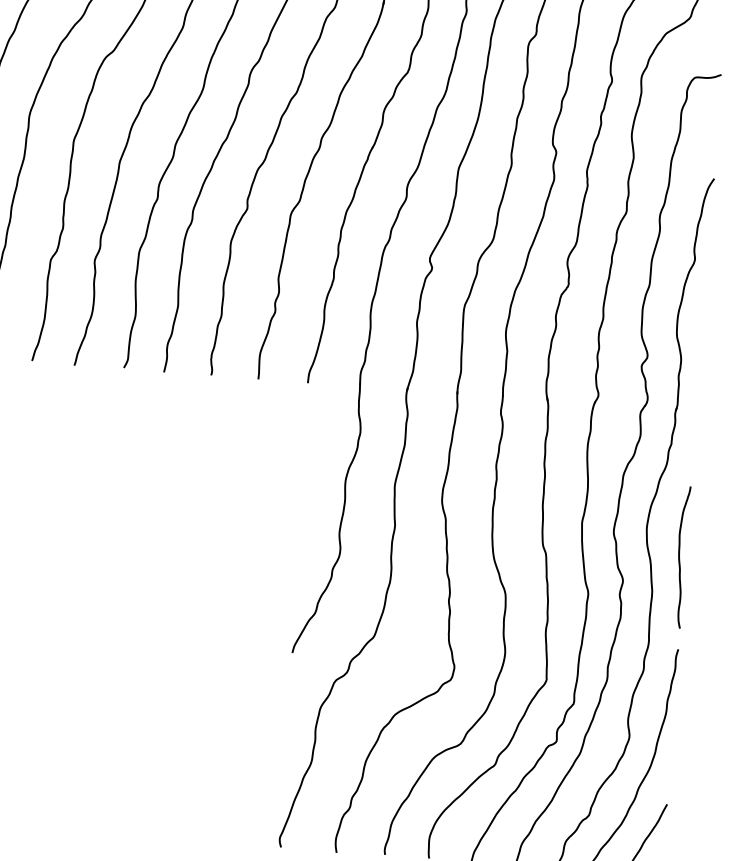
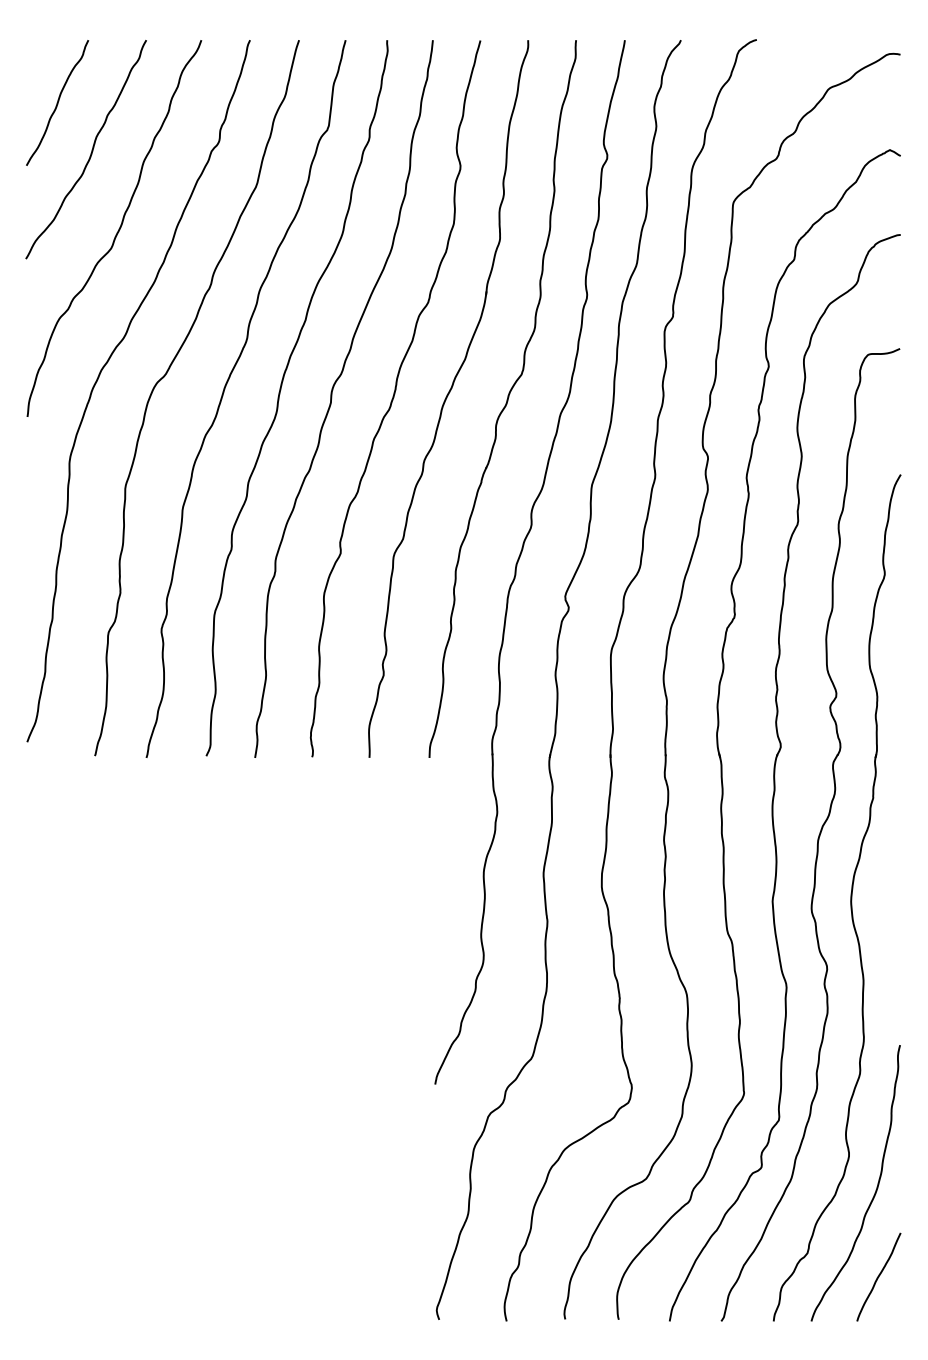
curve: (679, 556) -> (893, 933), removed

